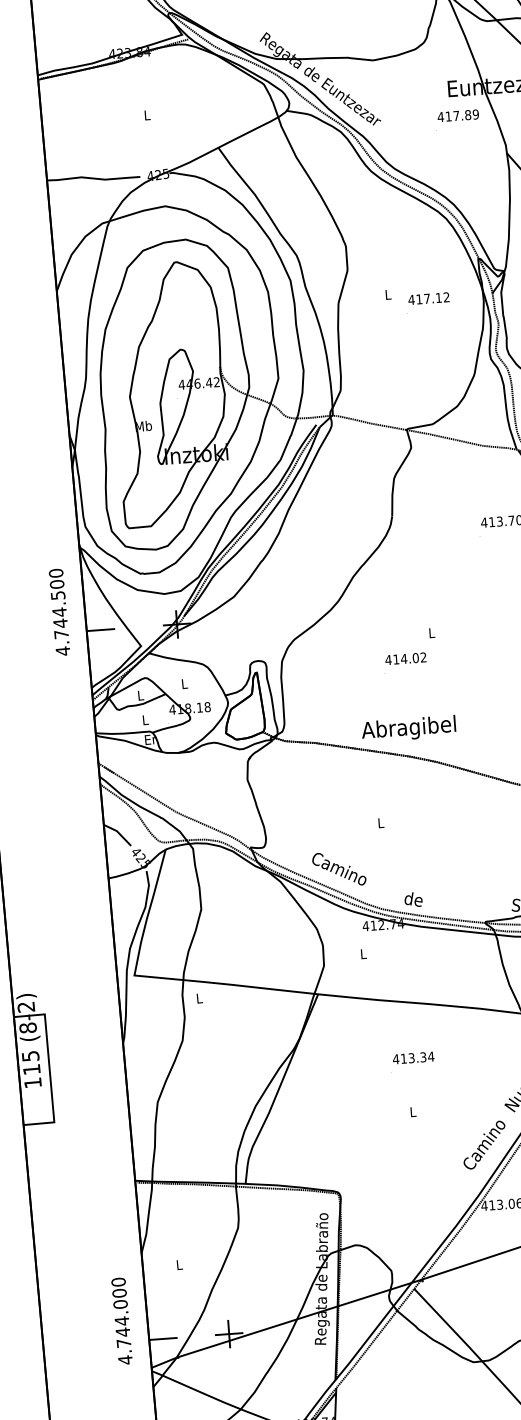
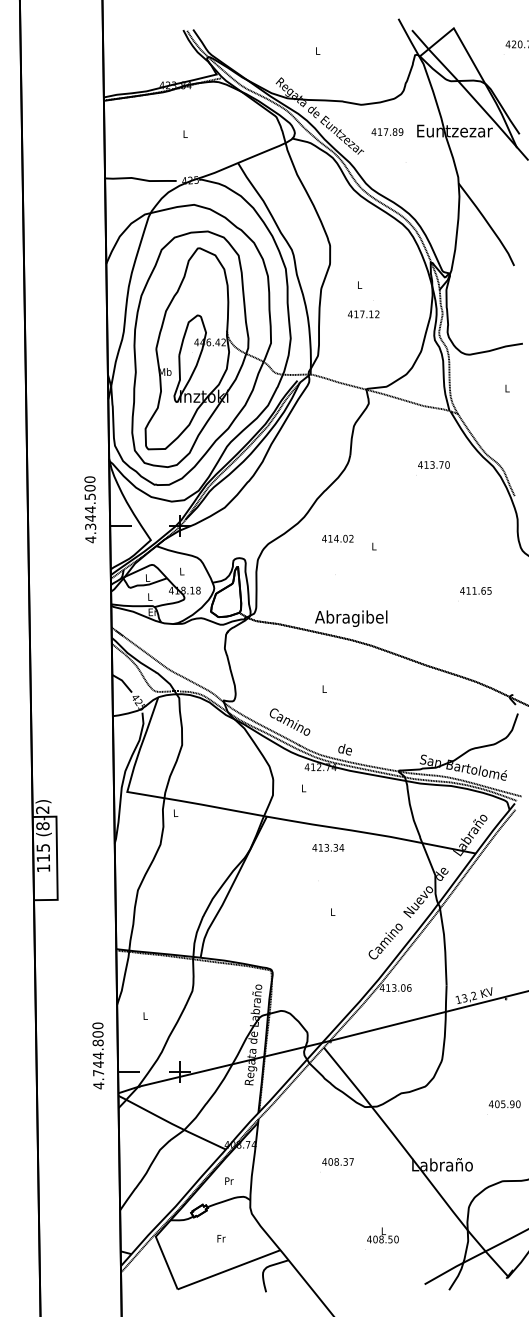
text: (458, 115) -> (387, 131), moved
text: (428, 298) -> (363, 314), moved
text: (61, 634) -> (90, 526), 4.744.500 -> 4.344.500
text: (405, 658) -> (337, 538), moved
text: (413, 1057) -> (328, 847), moved
text: (119, 1303) -> (97, 1042), 4.744.000 -> 4.744.800

